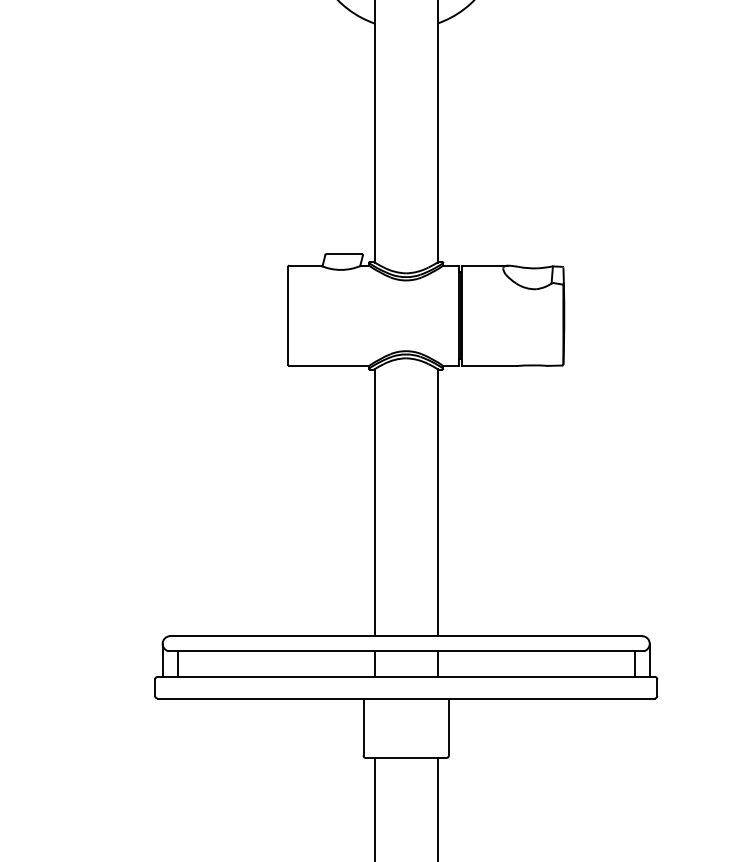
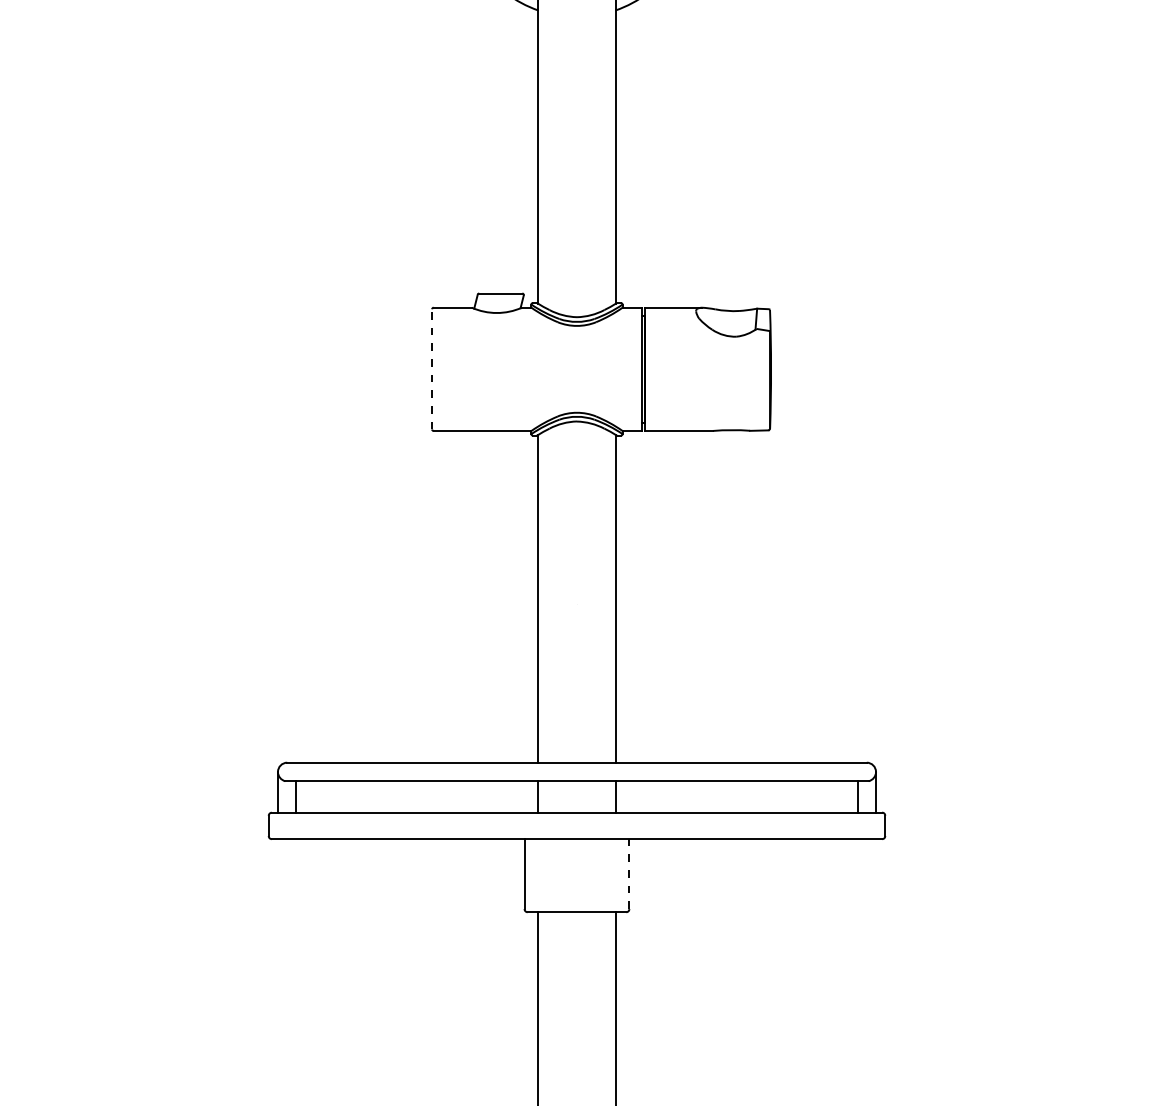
line: (288, 315) -> (432, 368), solid -> dashed
line: (448, 727) -> (629, 874), solid -> dashed

